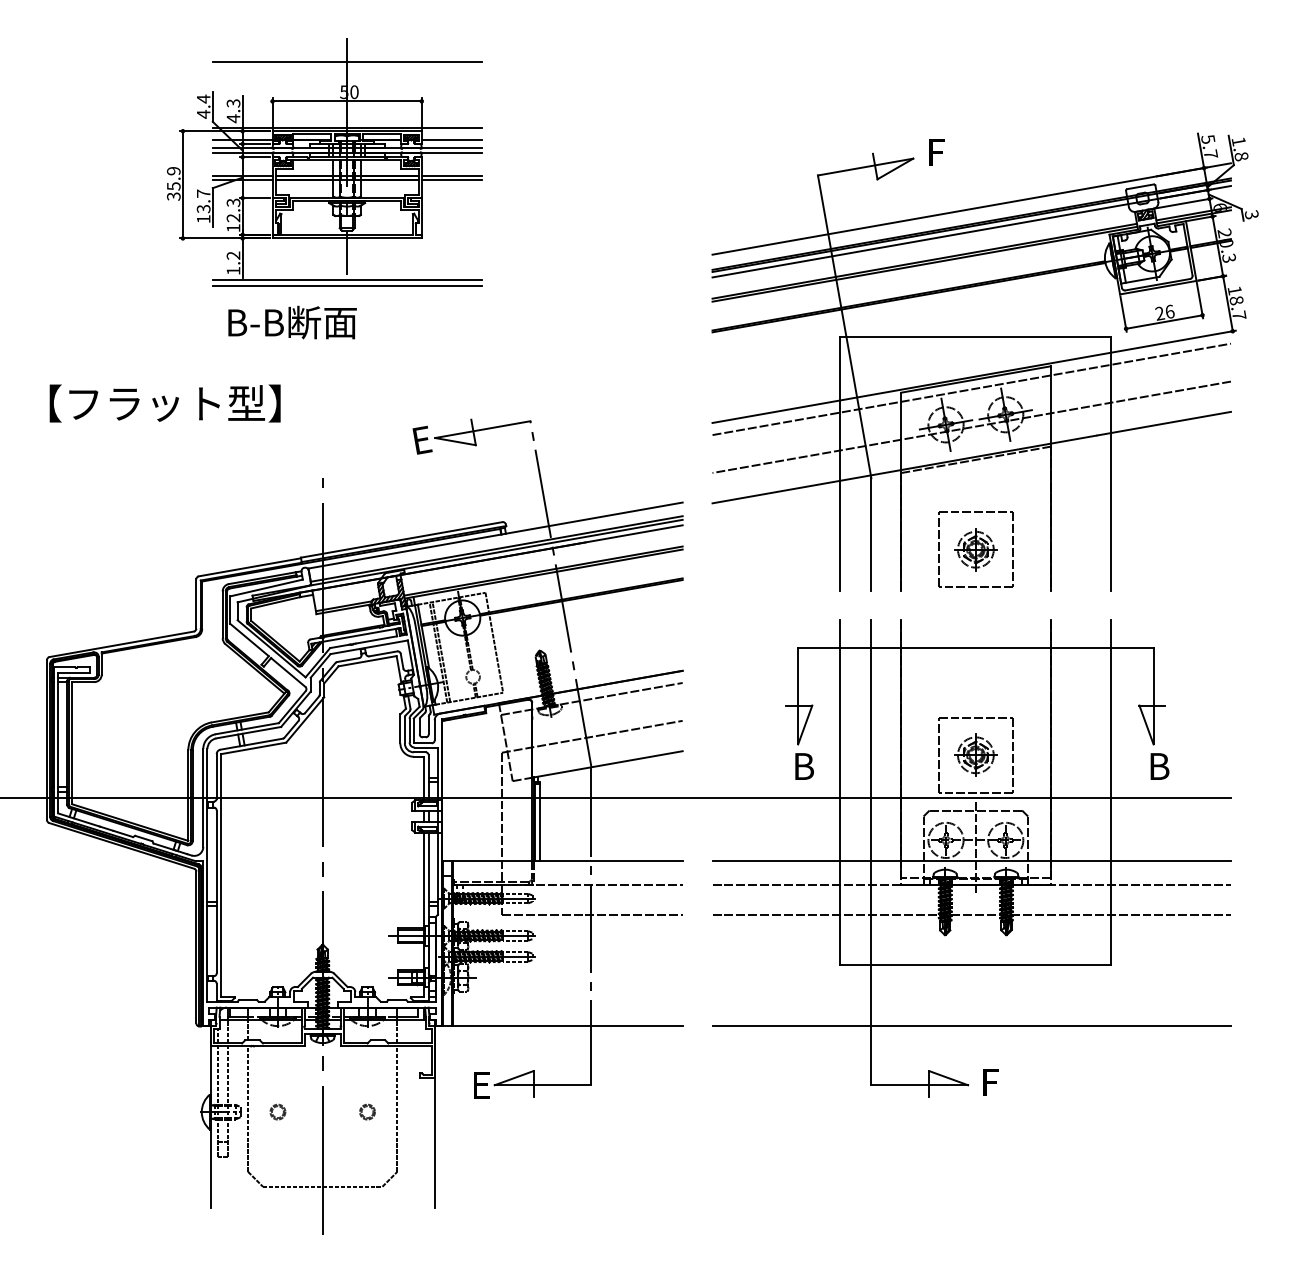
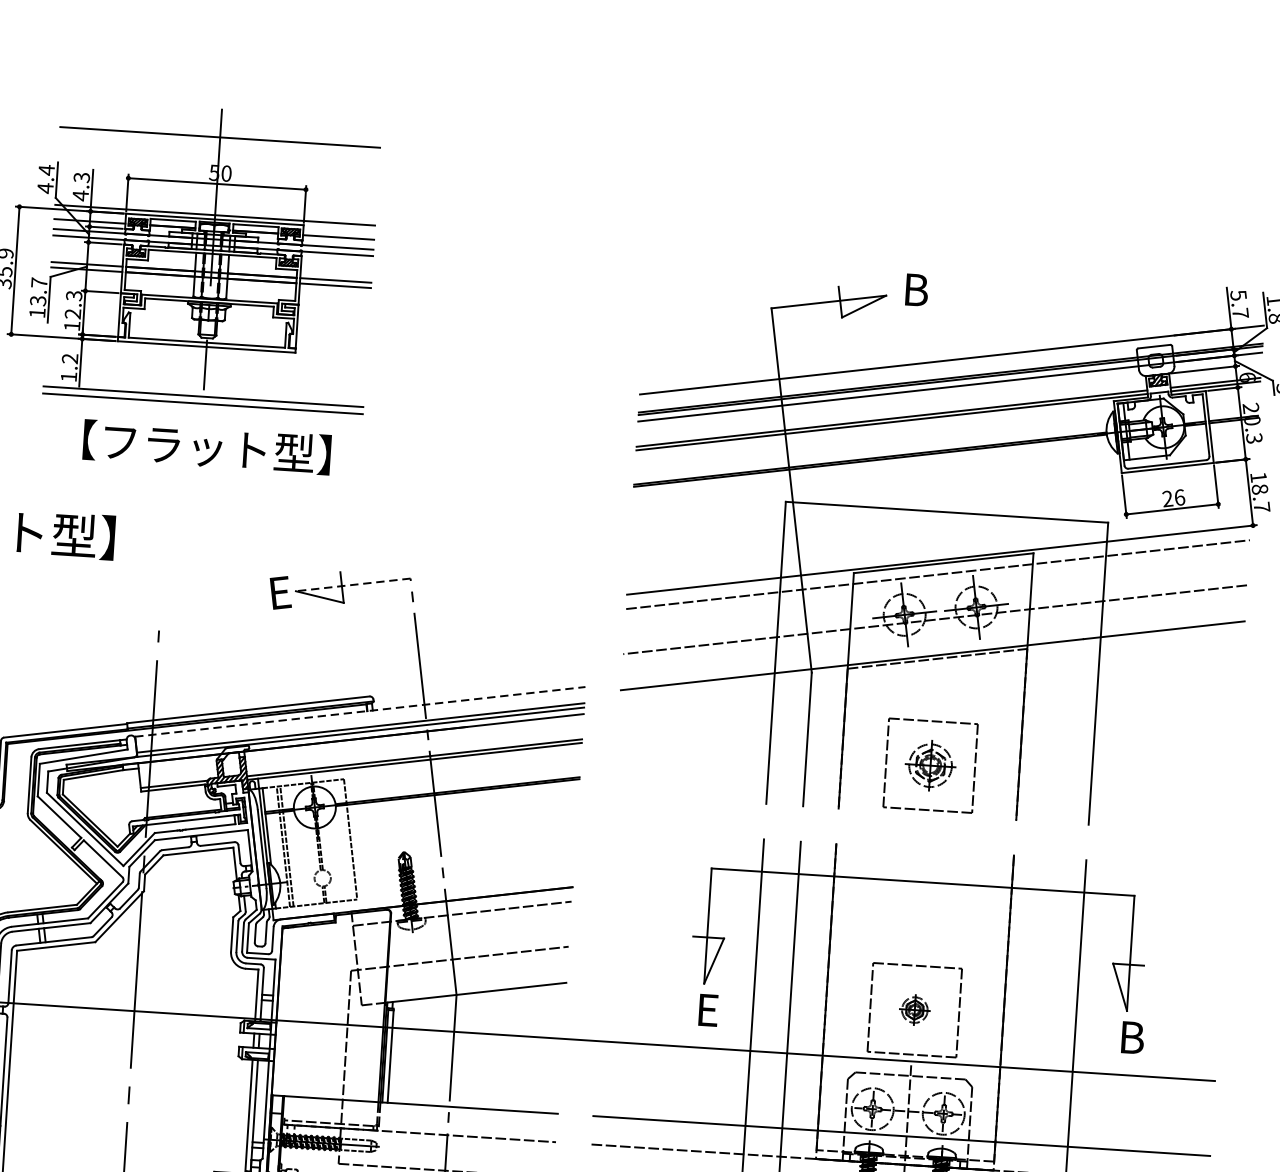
text: (938, 152) -> (916, 290), F -> B
text: (342, 322) -> (194, 446), B-B断面 -> 【フラット型】
line: (482, 429) -> (352, 584), solid -> dashed
line: (496, 535) -> (361, 711), solid -> dashed
part: (975, 754) -> (914, 1009), size x0.6
text: (804, 766) -> (710, 1010), B -> E

